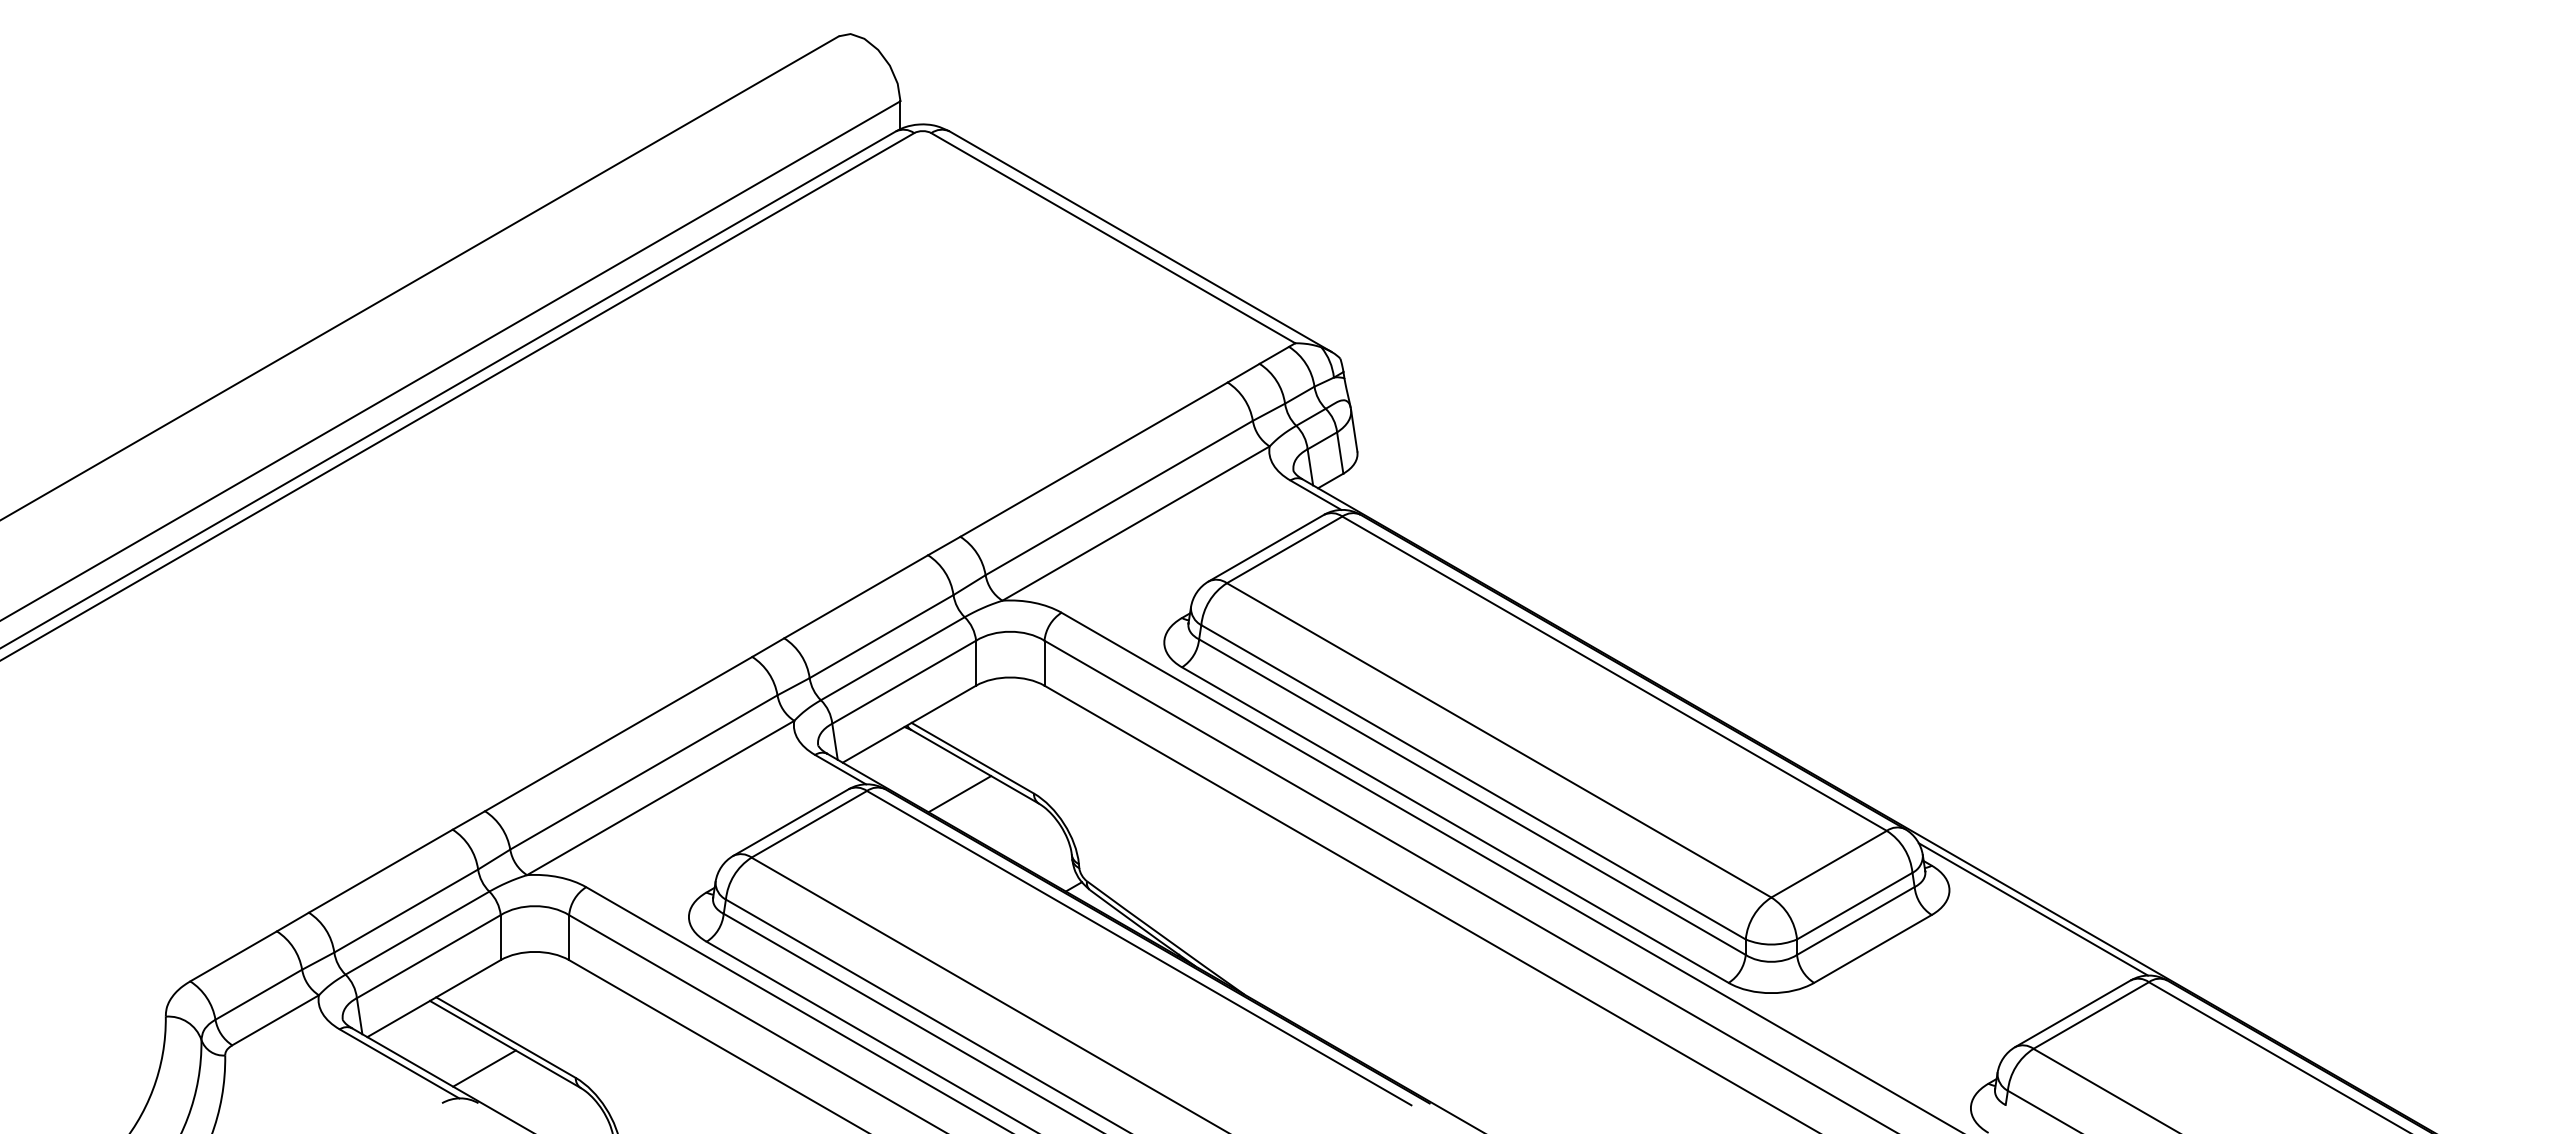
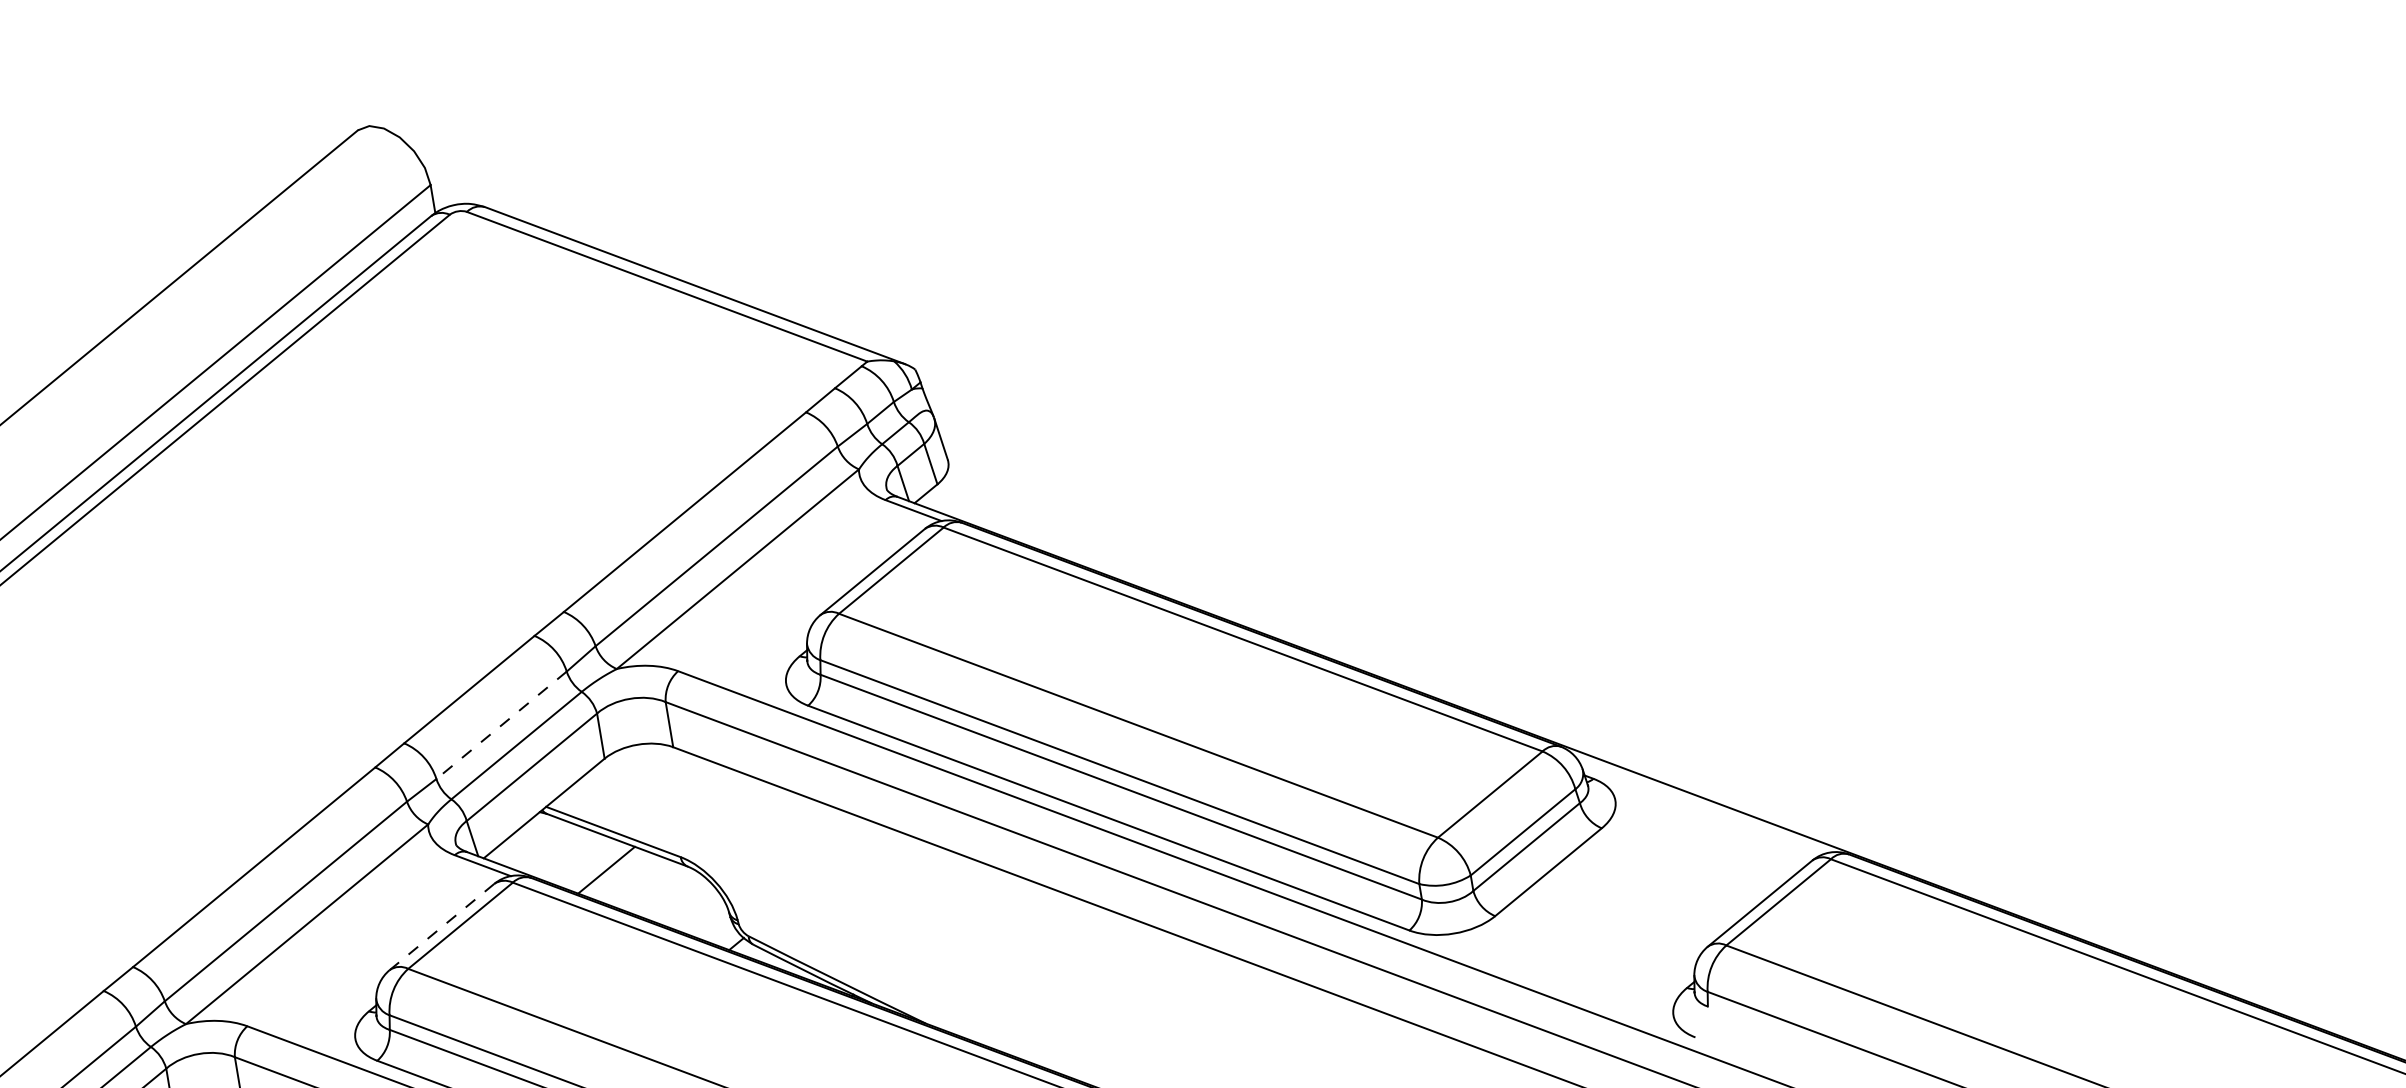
line: (881, 636) -> (501, 725), solid -> dashed
line: (791, 822) -> (442, 926), solid -> dashed
line: (2032, 909) -> (1701, 805), removed

